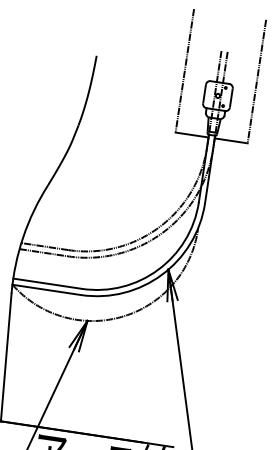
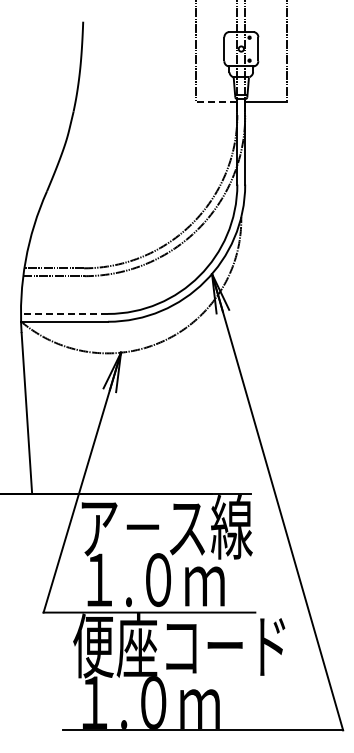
line: (192, 135) -> (216, 102), solid -> dashed
line: (46, 283) -> (63, 313), solid -> dashed

